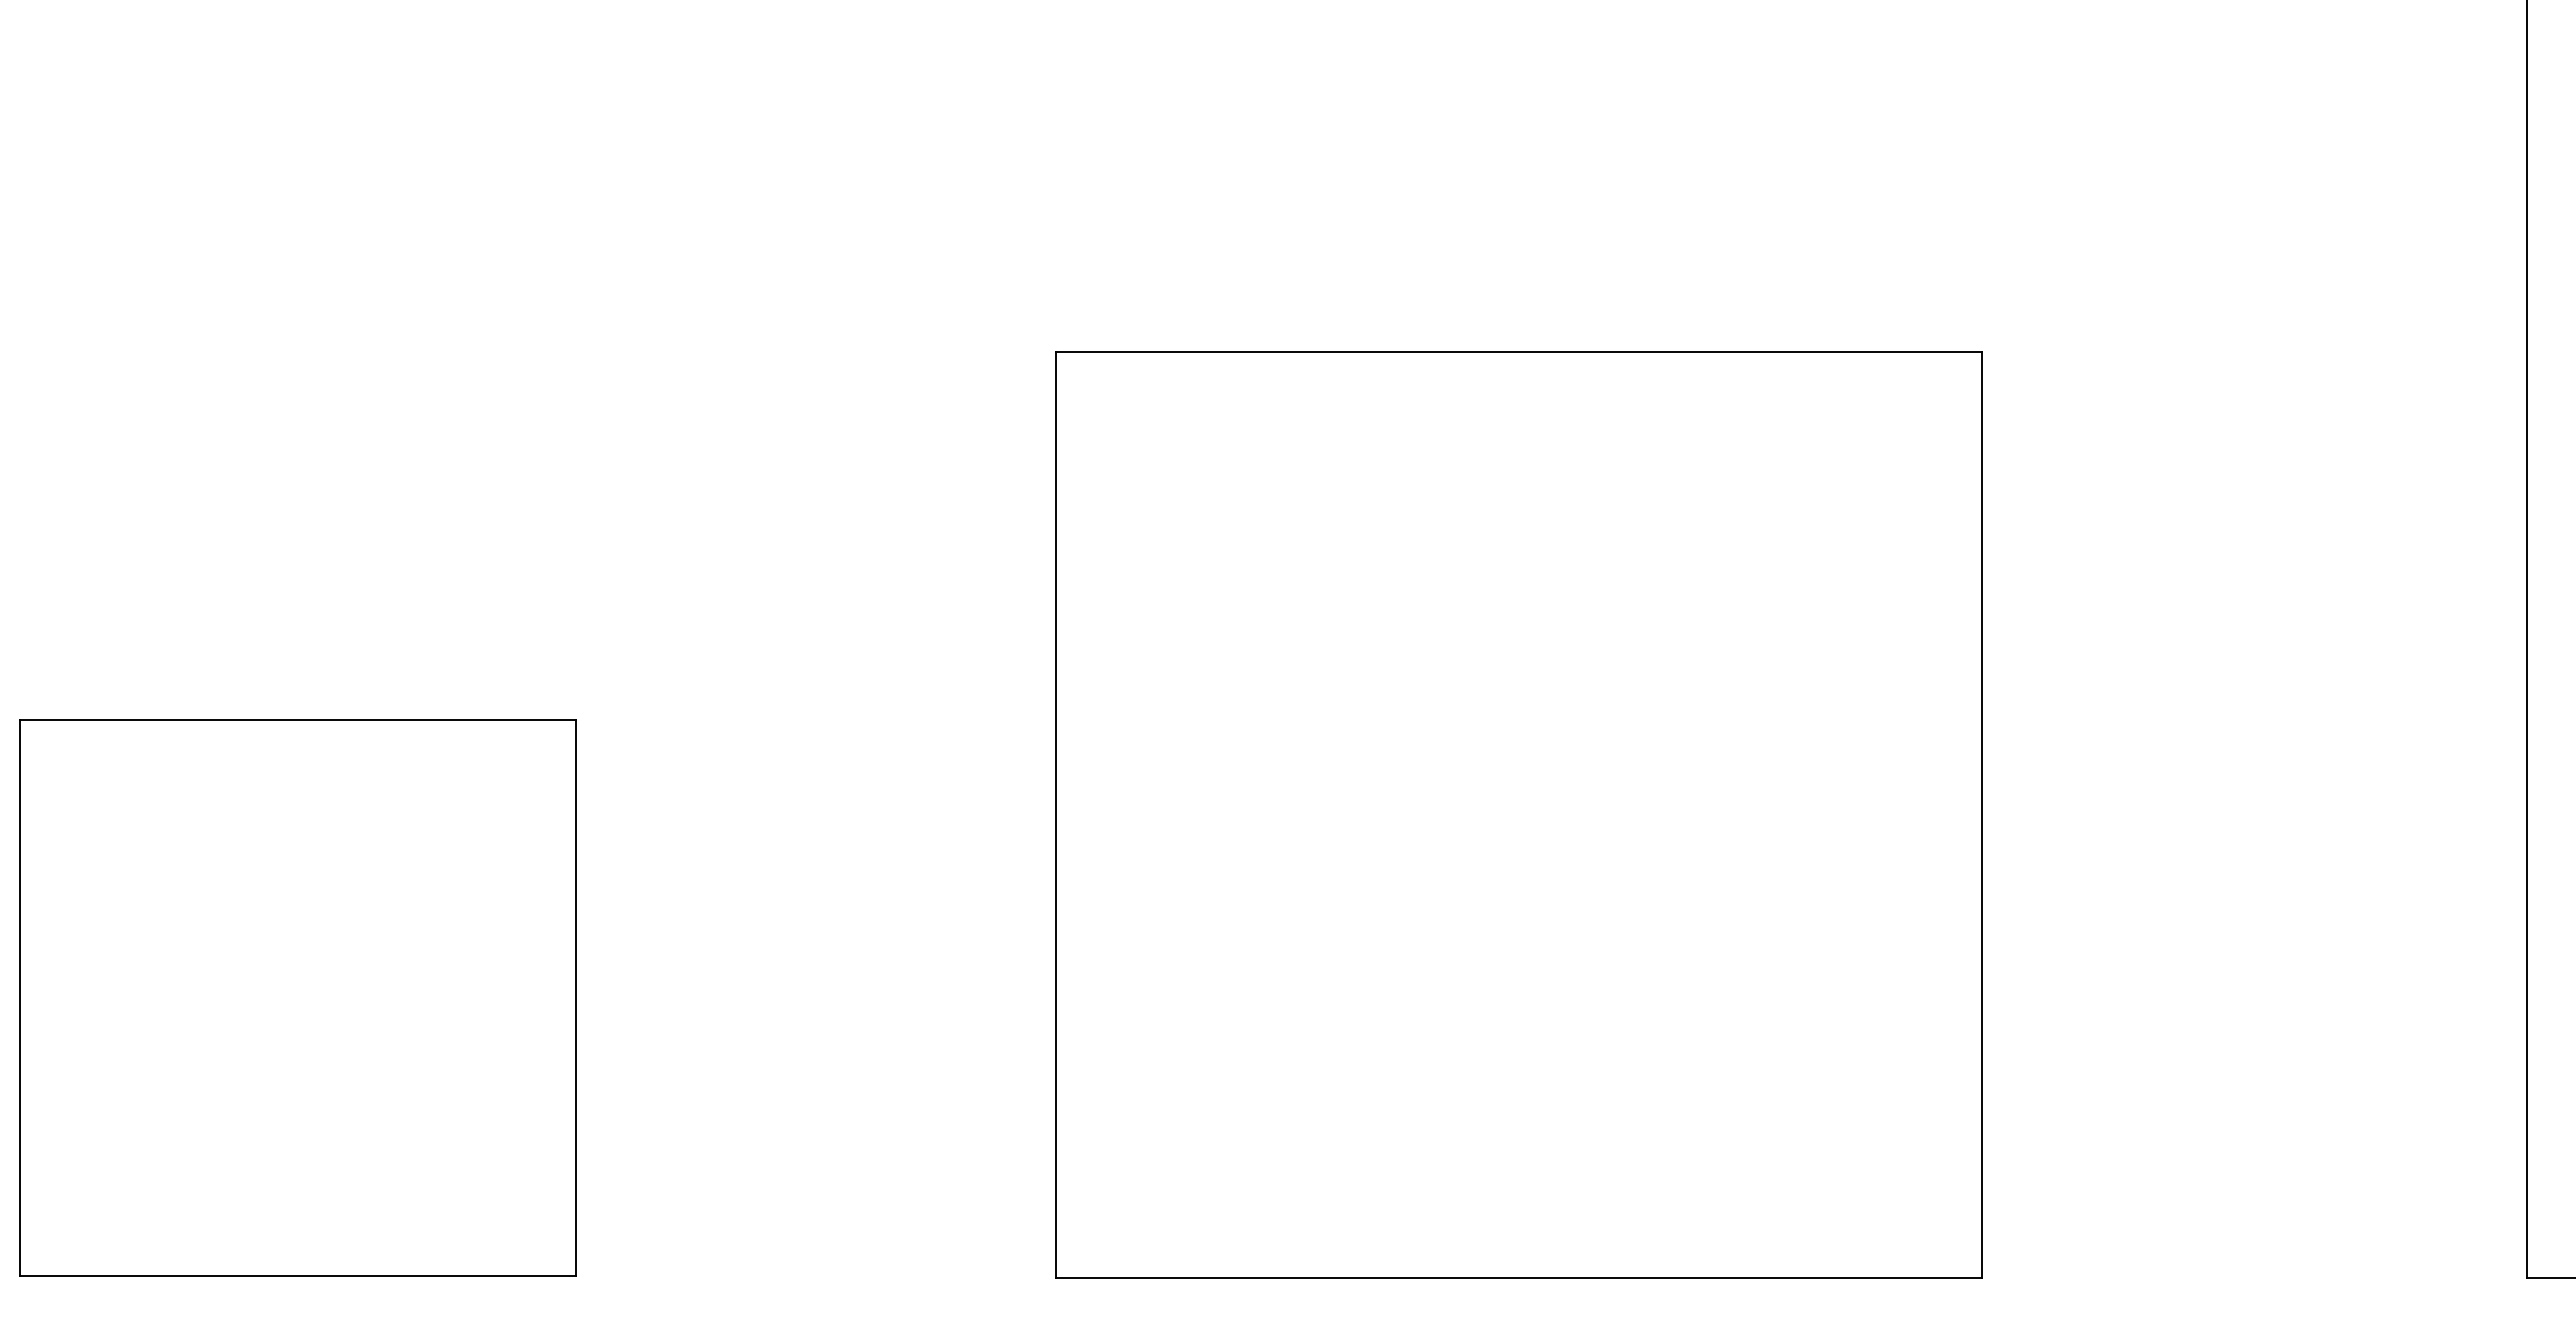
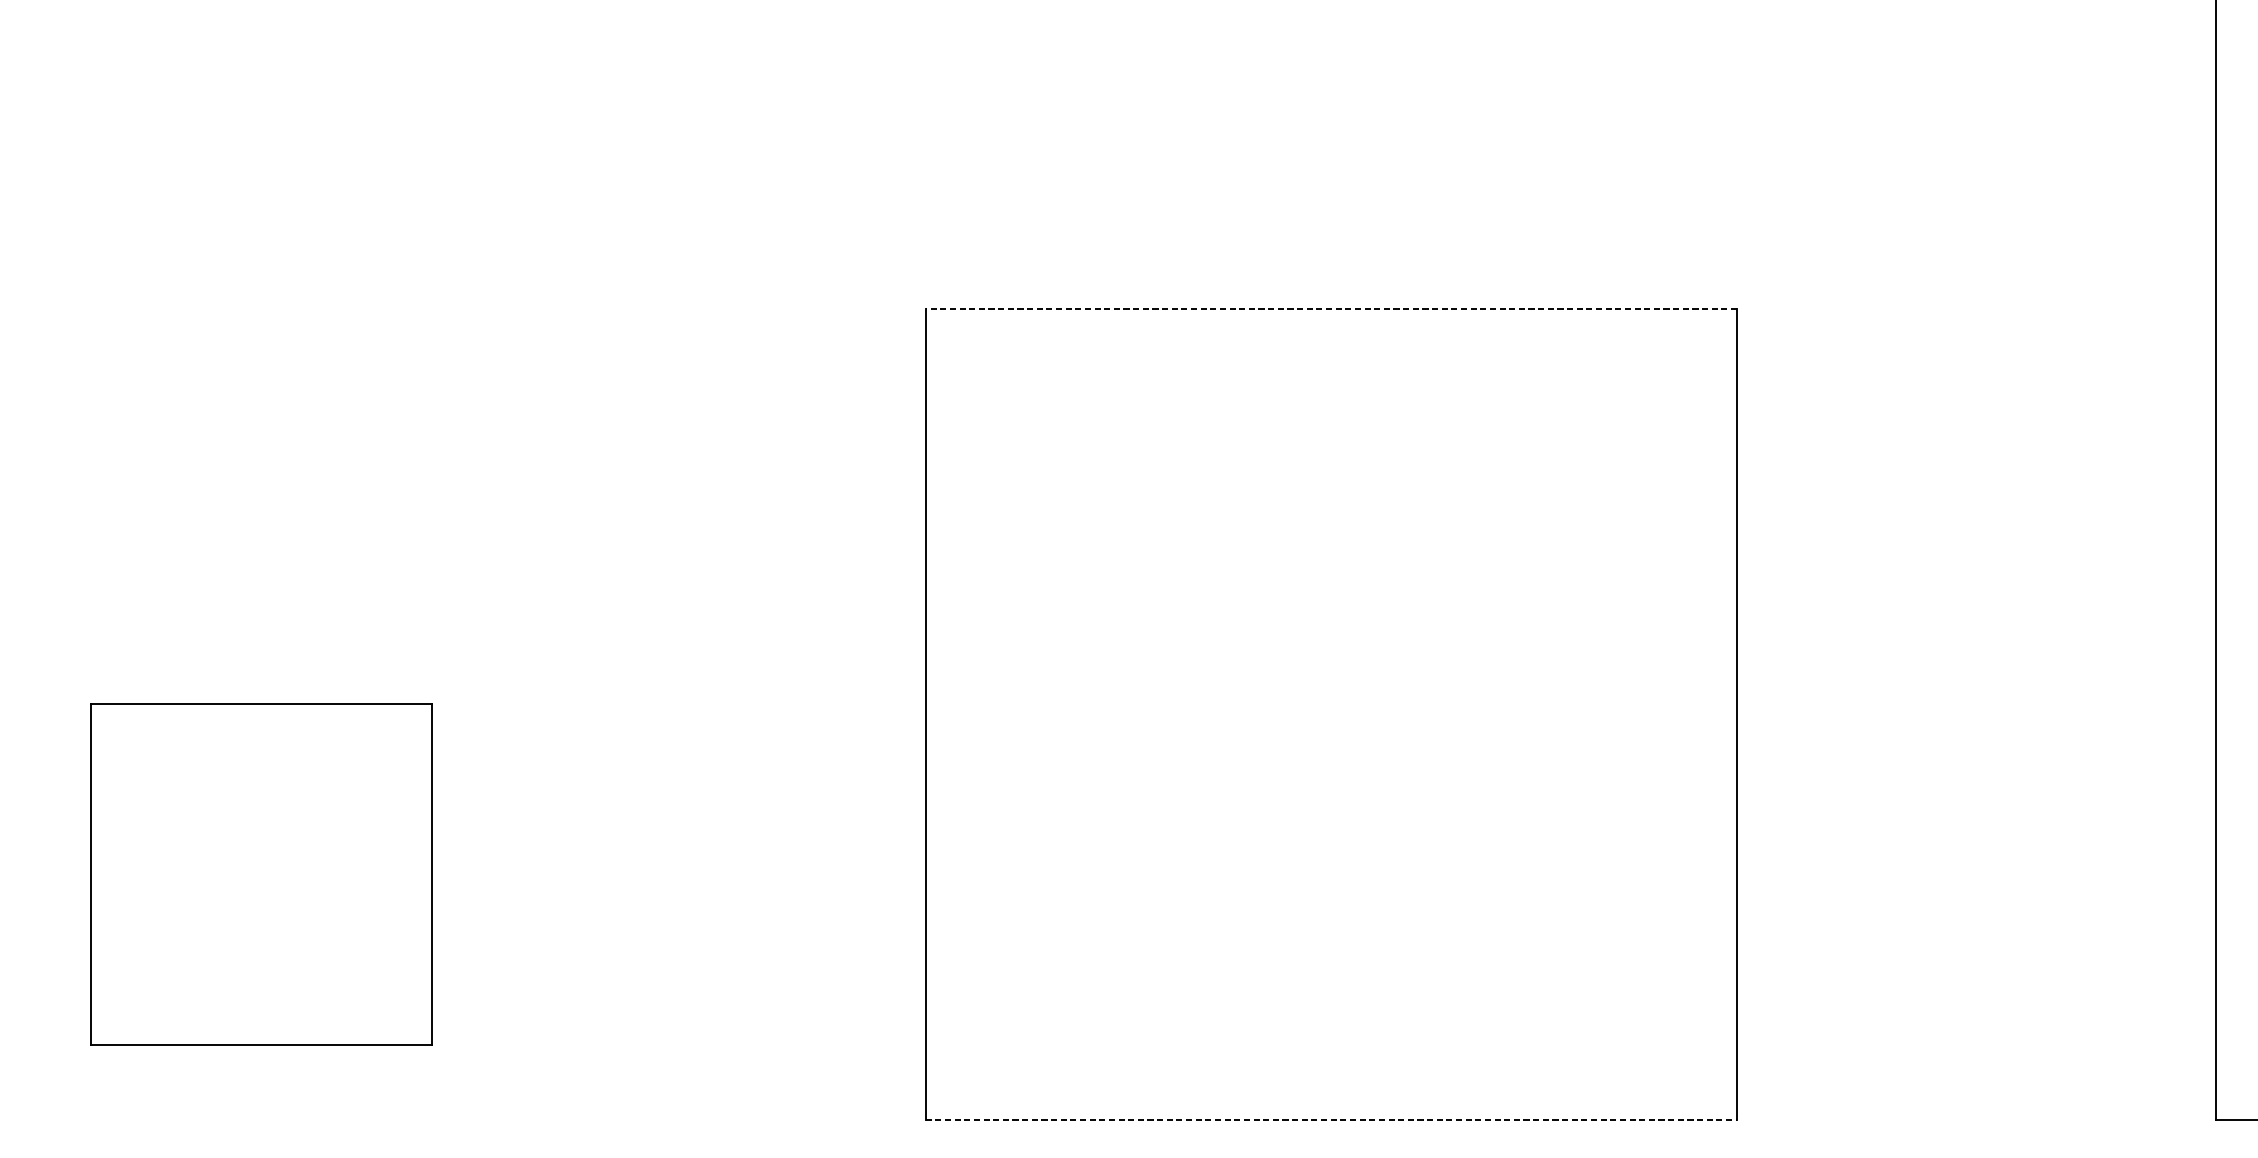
line: (1518, 352) -> (1331, 309), solid -> dashed
part: (297, 997) -> (260, 874), size x0.7
line: (1518, 1277) -> (1331, 1119), solid -> dashed

